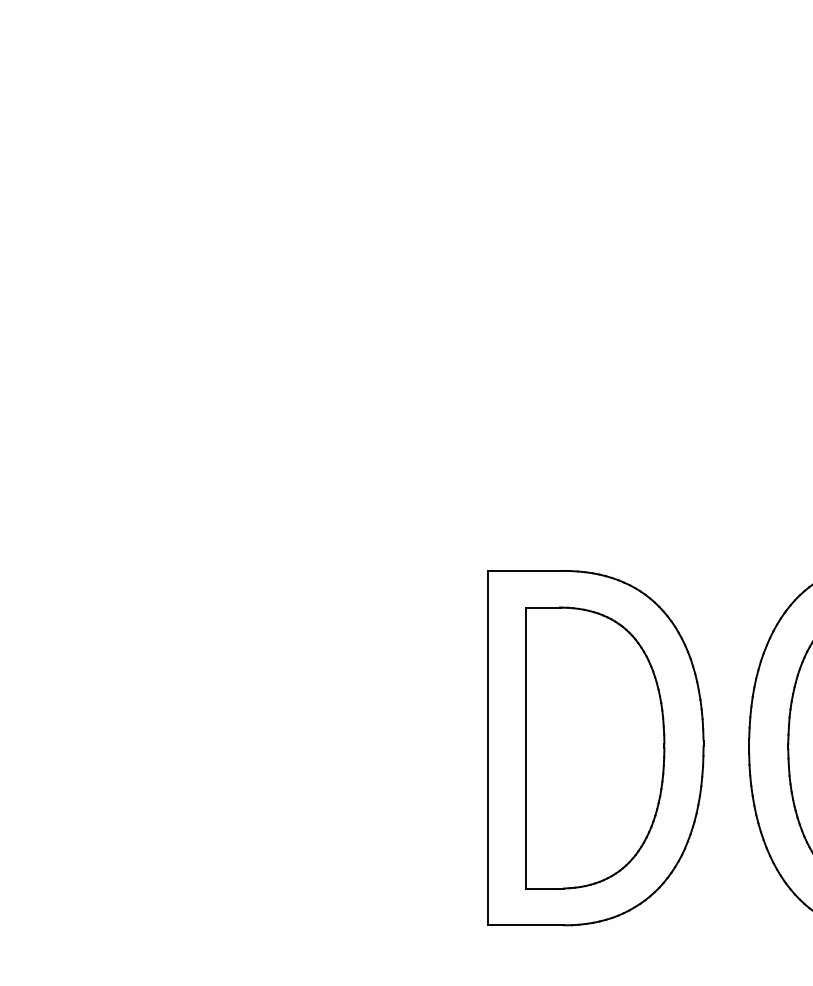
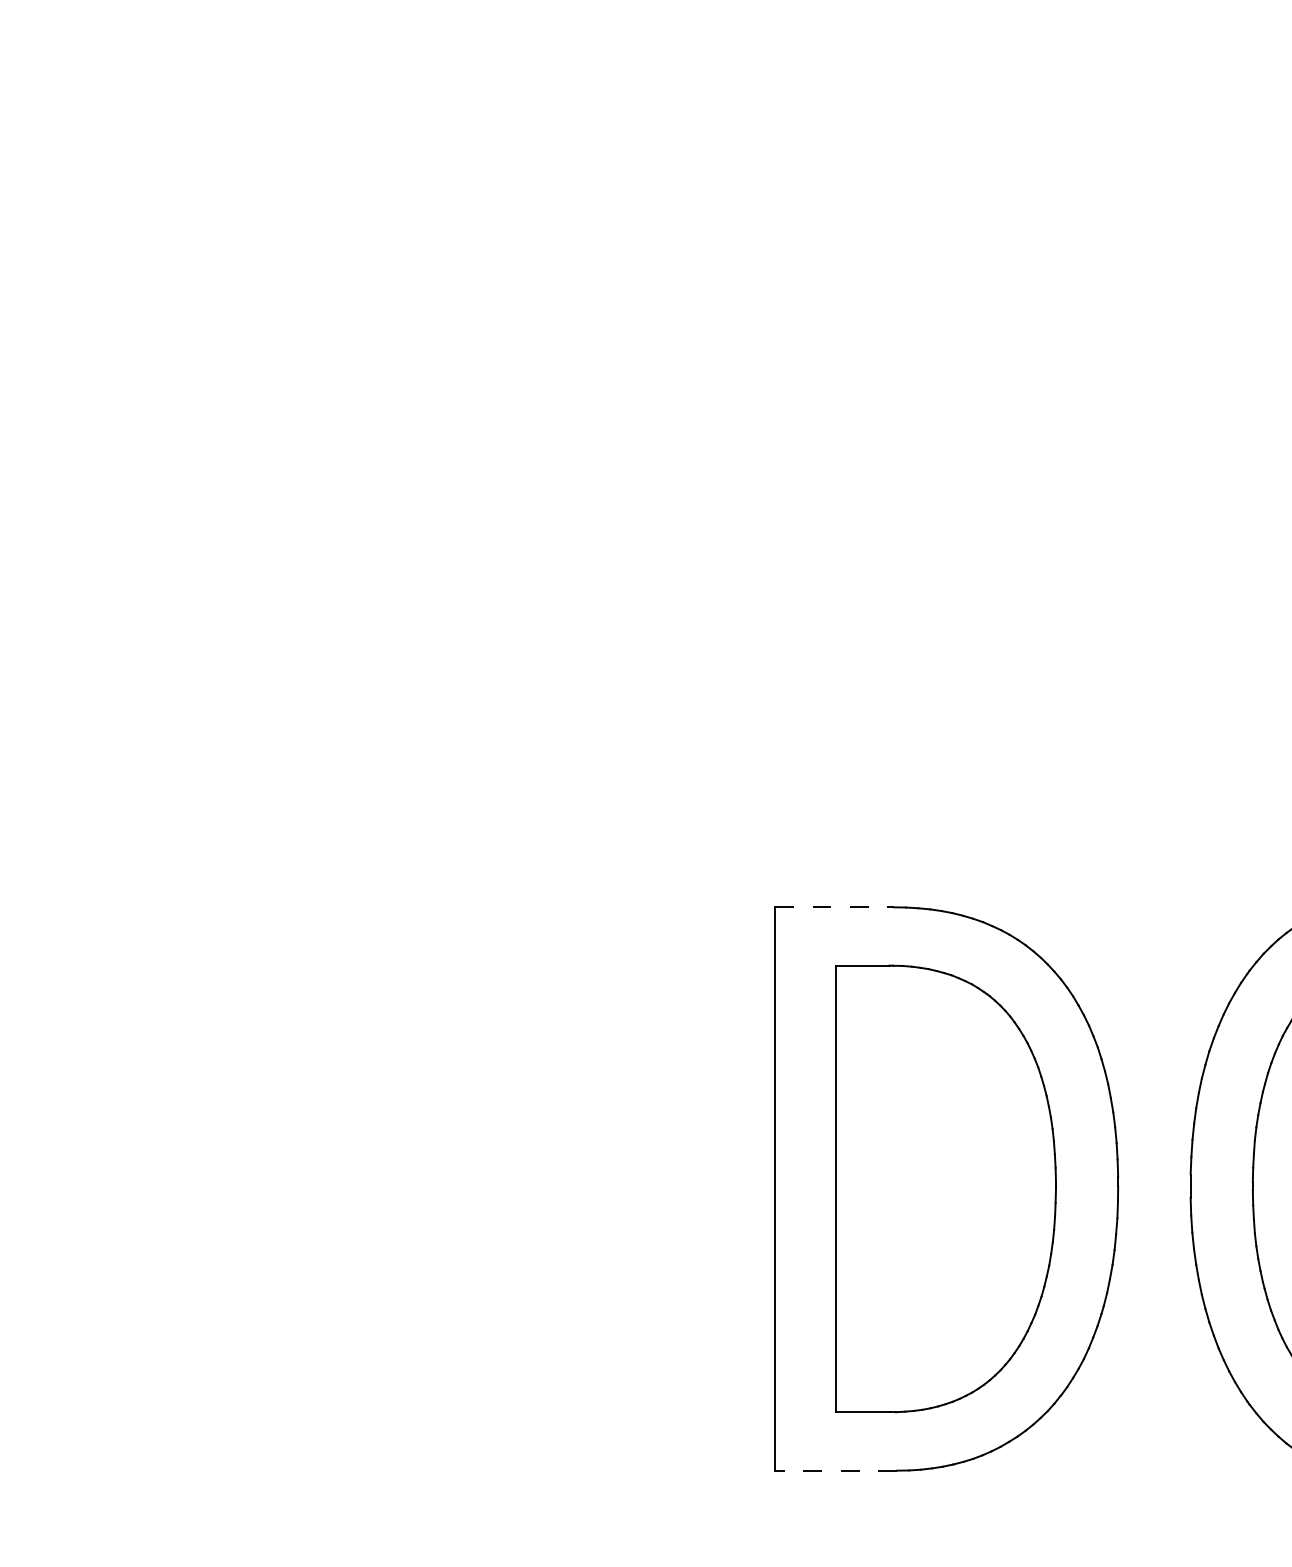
line: (525, 570) -> (835, 906), solid -> dashed
line: (525, 925) -> (835, 1470), solid -> dashed

